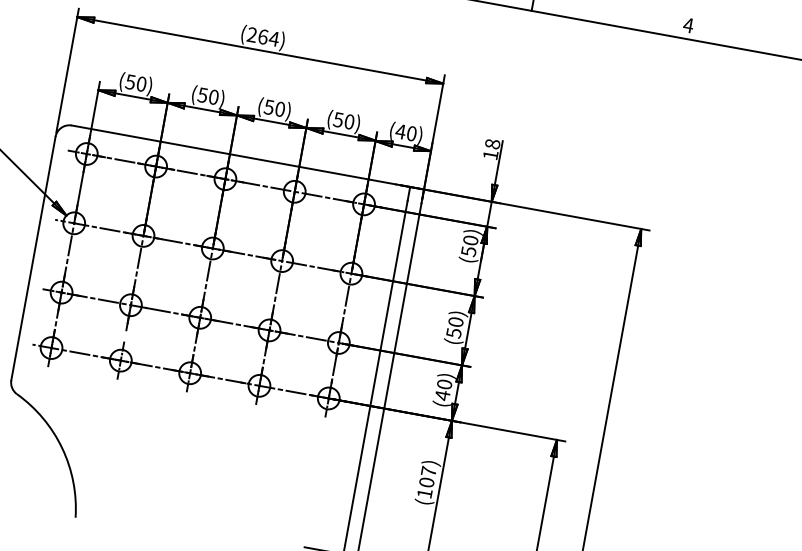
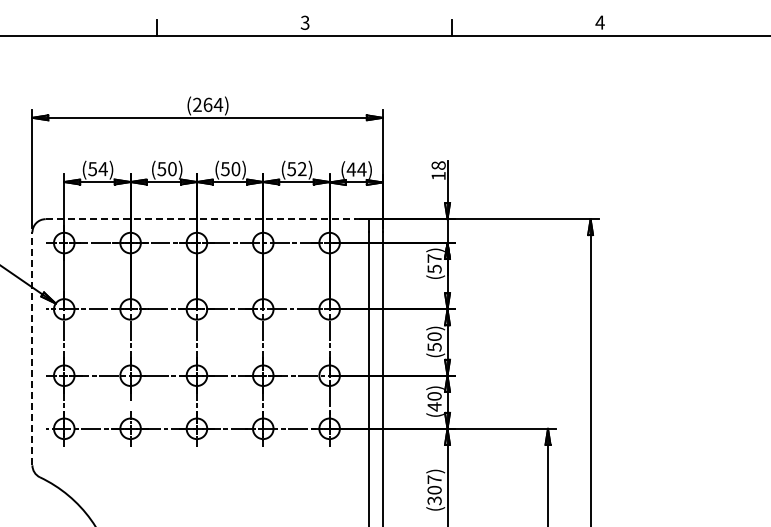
text: (140, 84) -> (102, 169), (50) -> (54)
text: (349, 122) -> (302, 169), (50) -> (52)
text: (411, 133) -> (361, 169), (40) -> (44)
line: (234, 155) -> (201, 219), solid -> dashed
text: (470, 240) -> (434, 258), (50) -> (57)
line: (33, 258) -> (32, 348), solid -> dashed
text: (424, 493) -> (434, 500), (107) -> (307)

